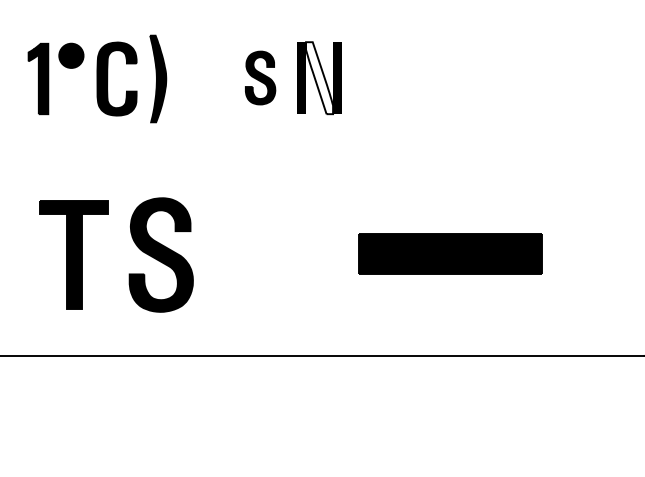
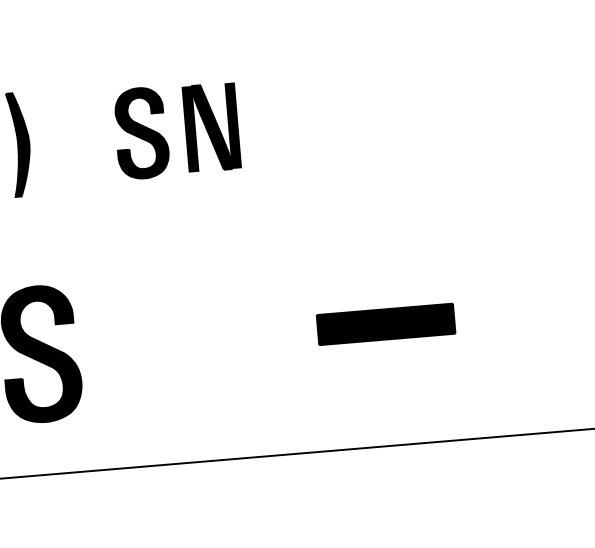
part: (260, 77) -> (141, 132), size x1.43
fill: (319, 78) -> (211, 127), added
part: (450, 254) -> (385, 324), size x0.62

